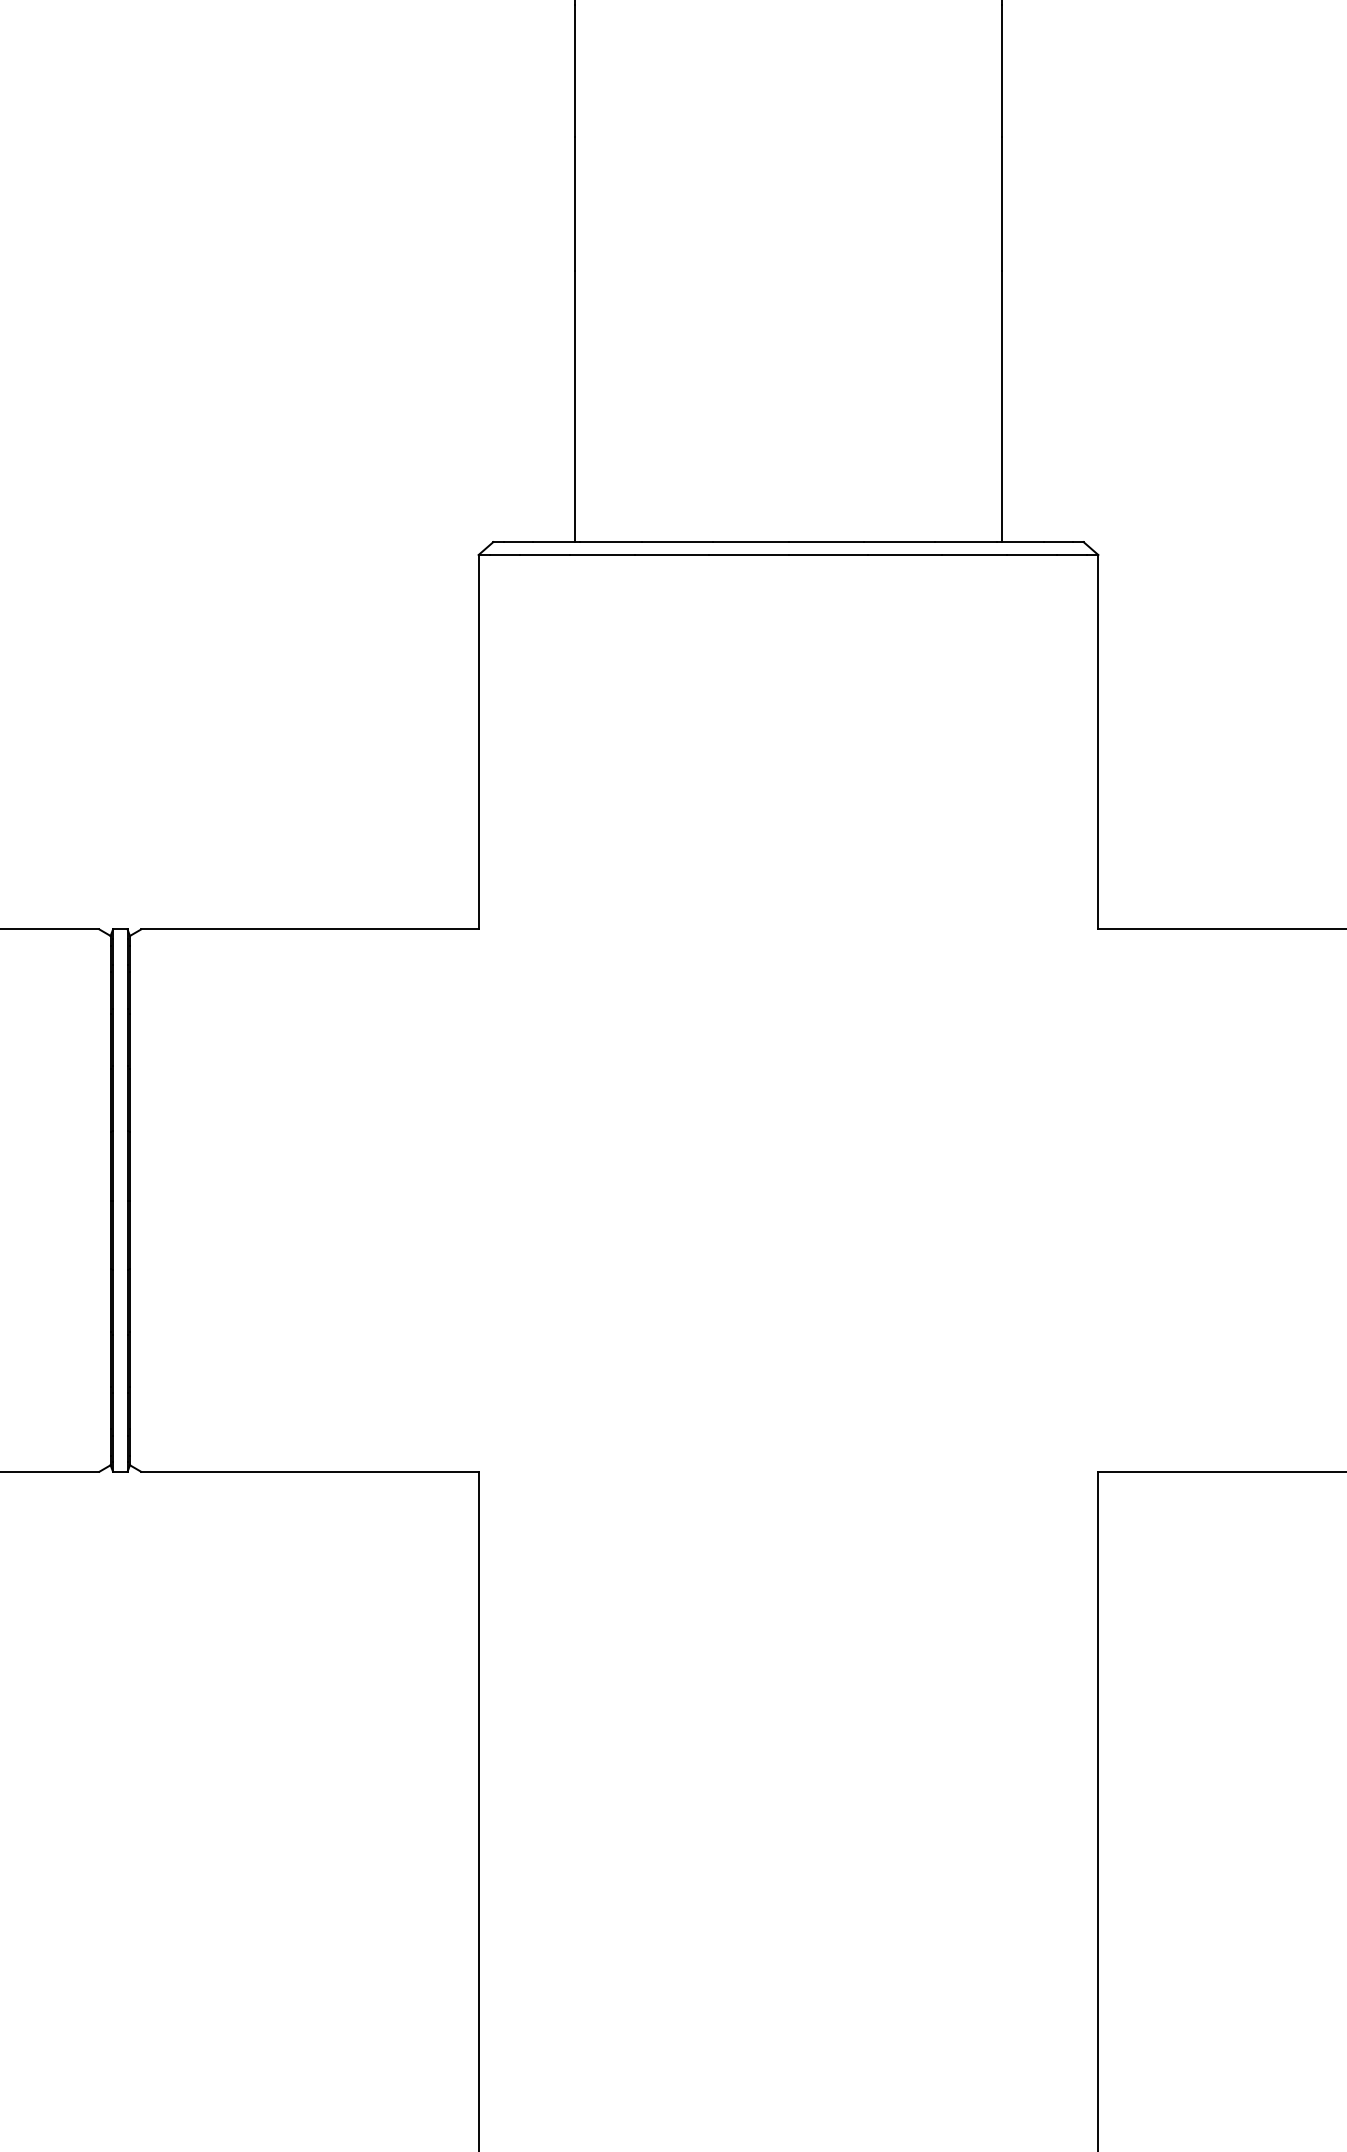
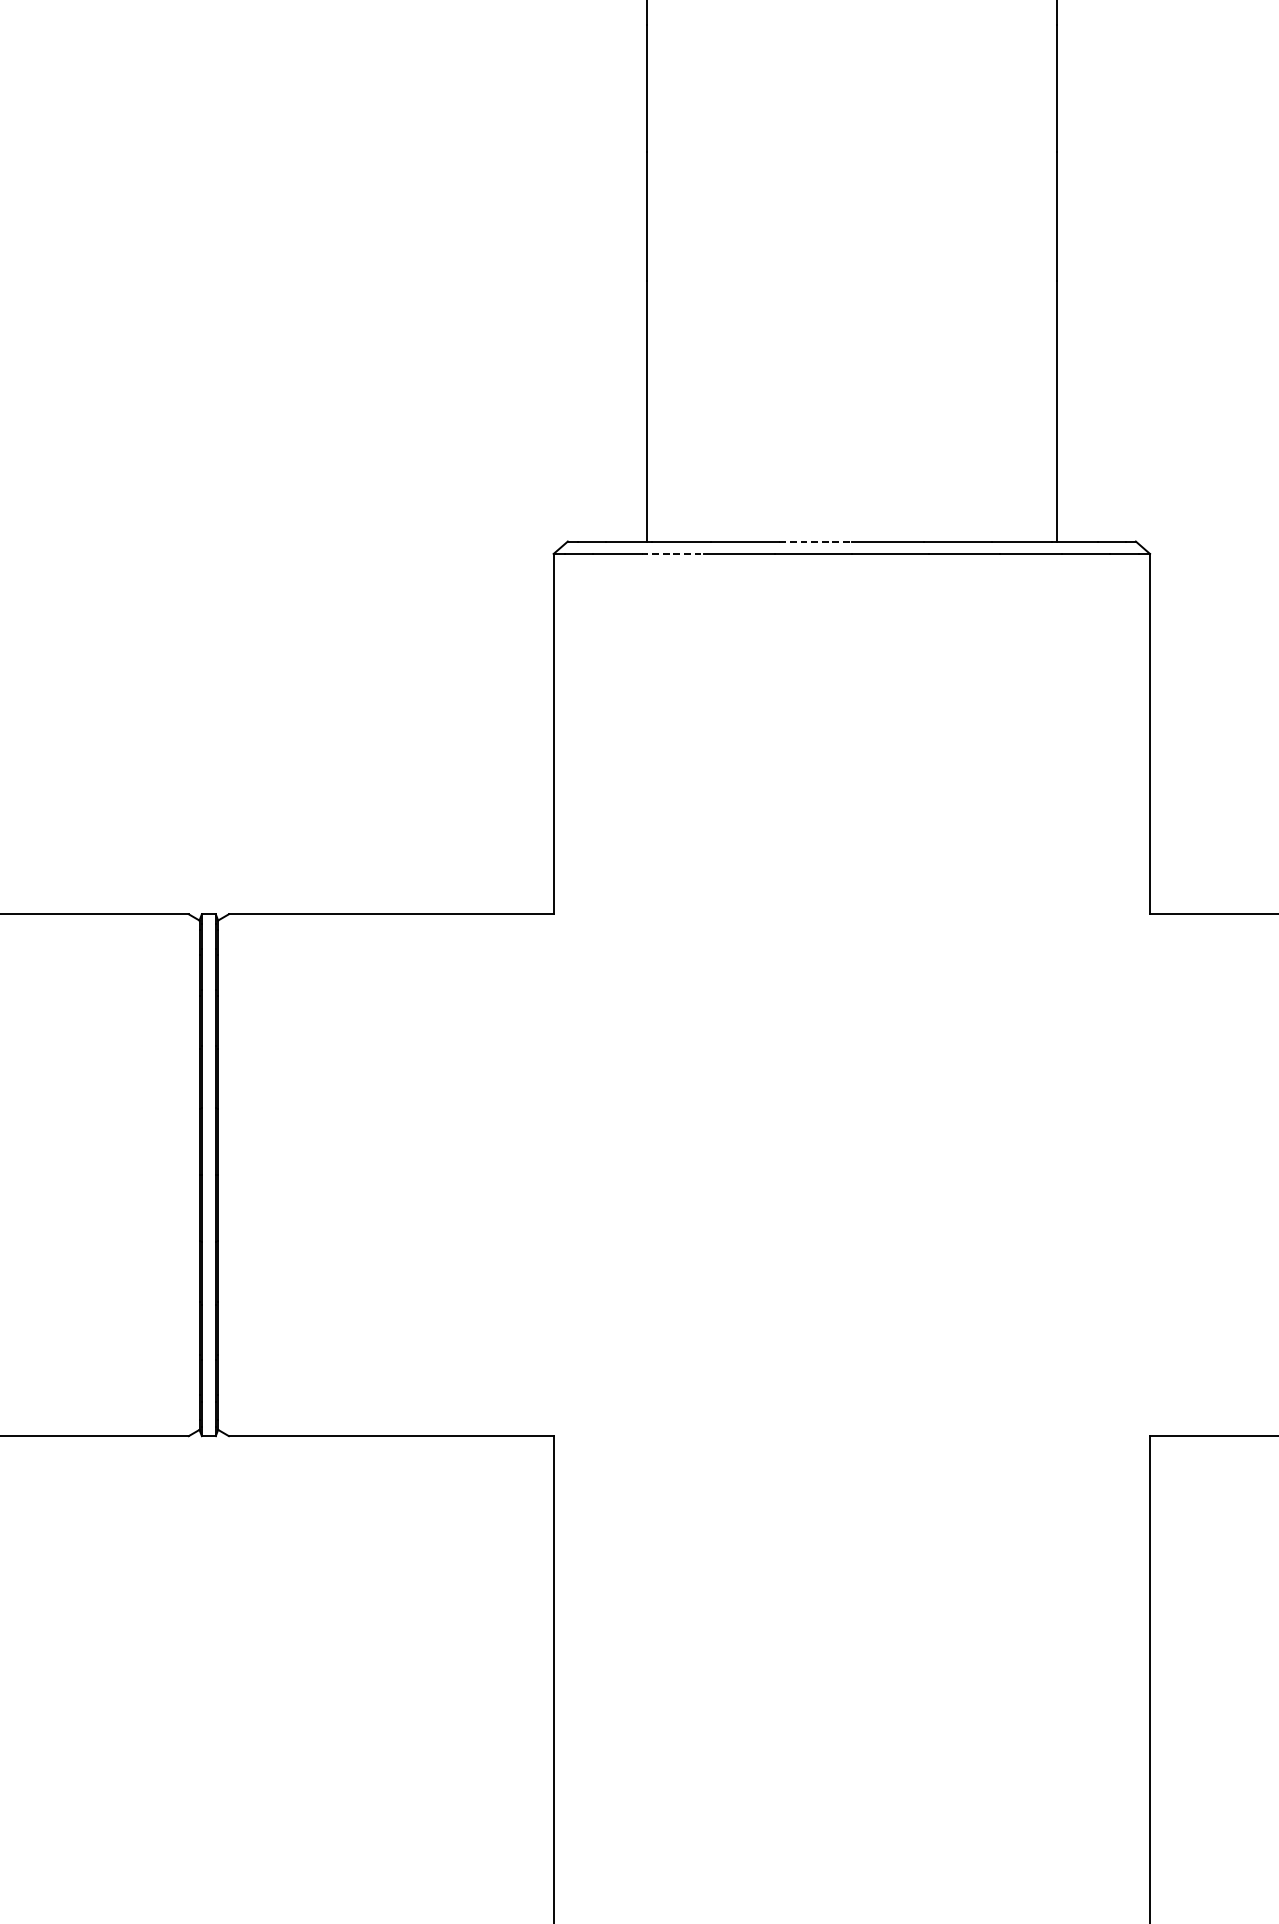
line: (750, 542) -> (815, 541), solid -> dashed
line: (603, 555) -> (673, 554), solid -> dashed

